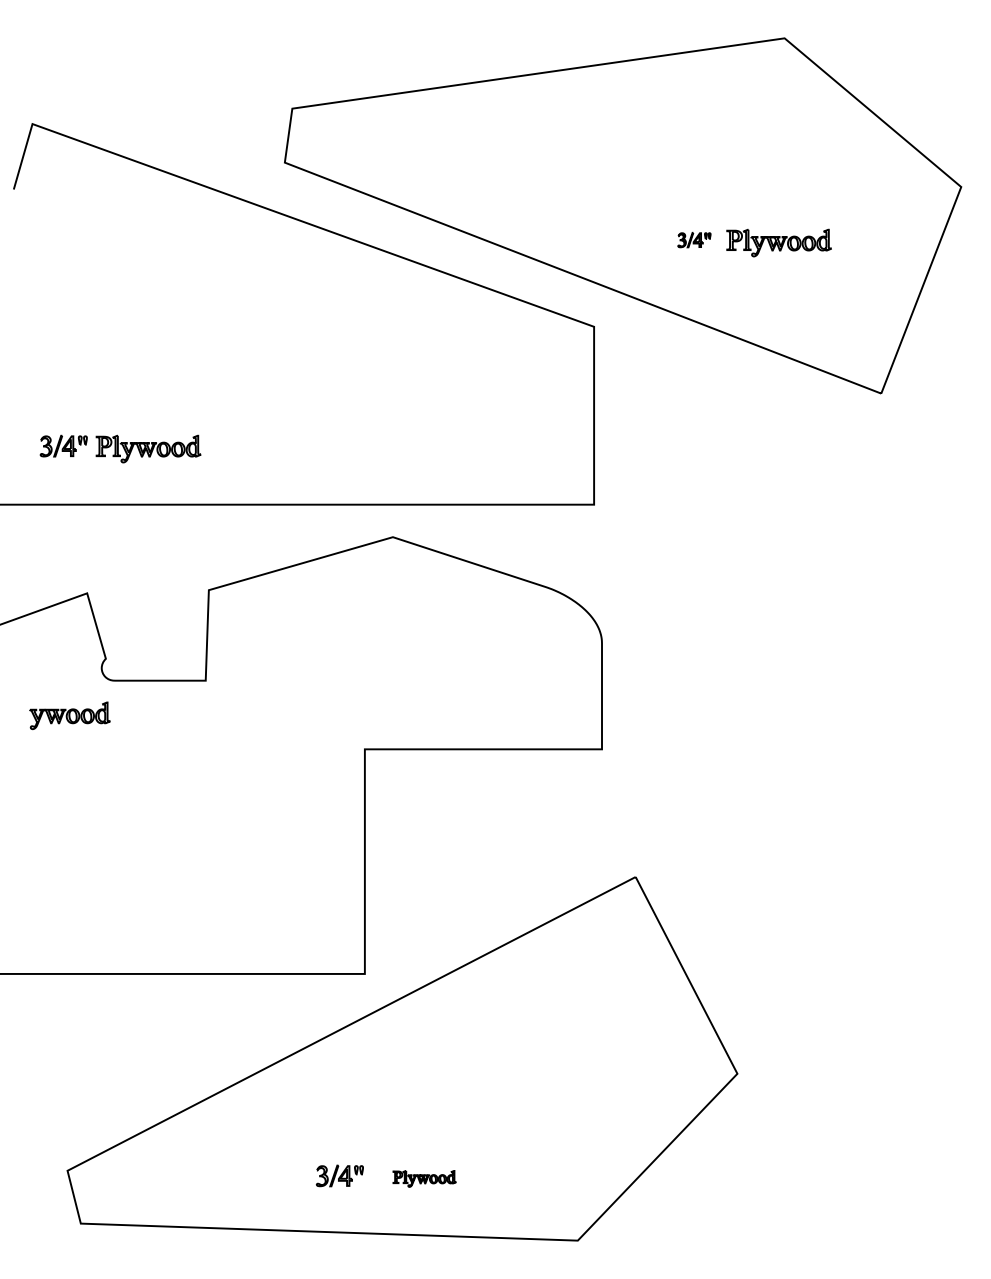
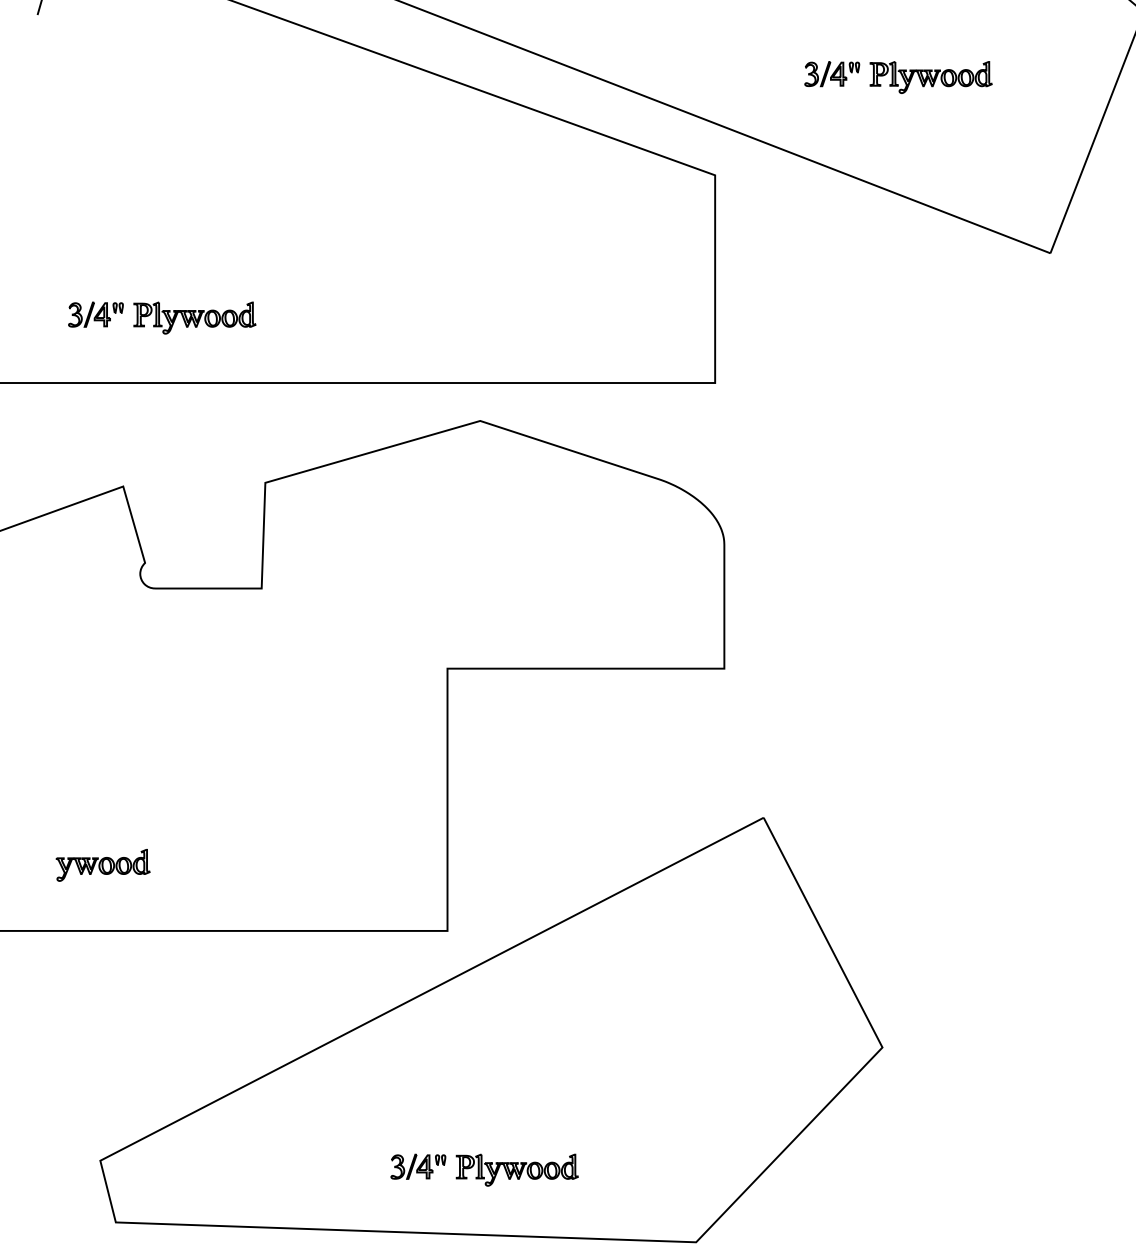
part: (694, 239) -> (832, 73), size x1.43
part: (69, 715) -> (102, 865), moved
part: (424, 1178) -> (517, 1169), size x1.67

